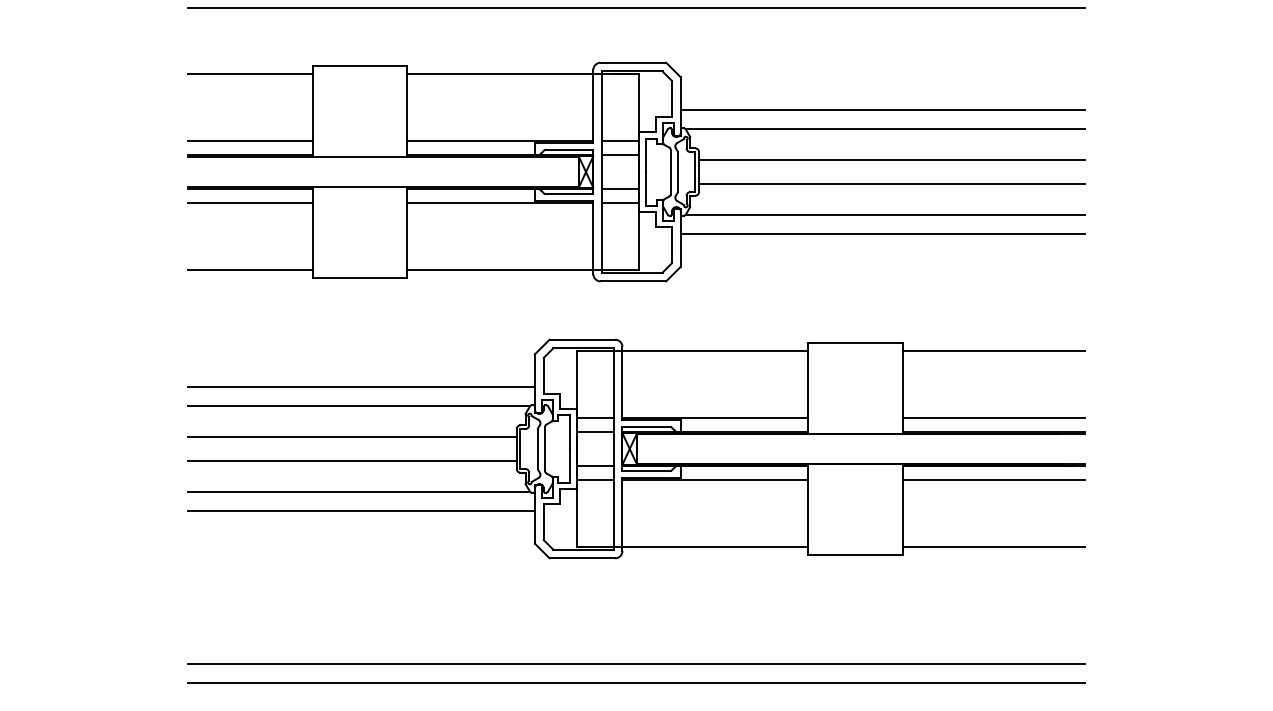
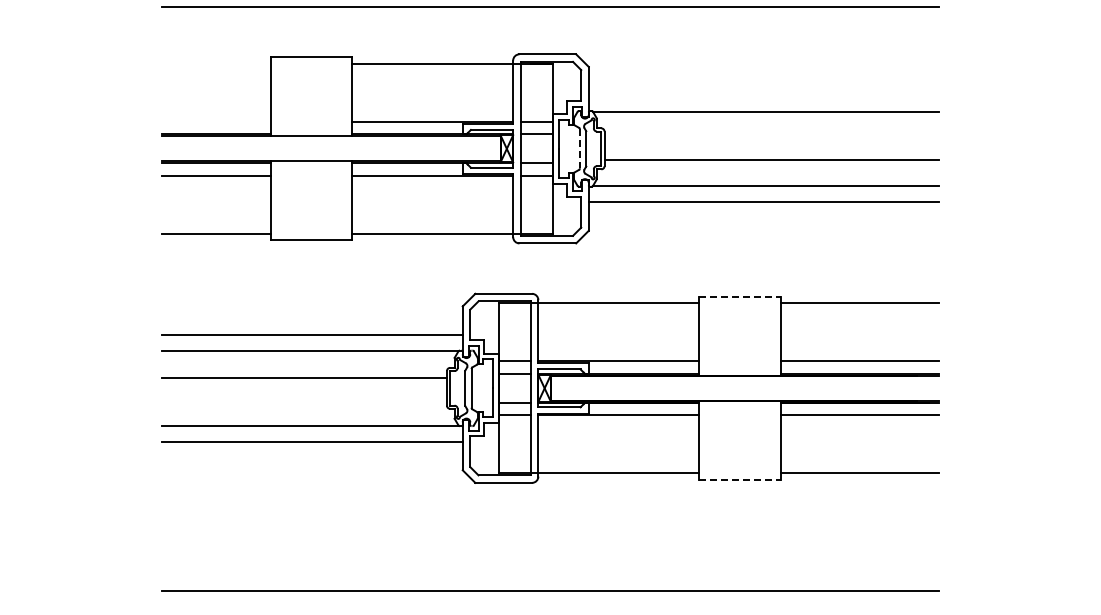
line: (250, 73) -> (216, 63), removed
line: (882, 110) -> (763, 95), removed
line: (250, 140) -> (216, 121), removed
line: (892, 160) -> (771, 138), removed
line: (670, 172) -> (579, 149), solid -> dashed
line: (856, 342) -> (740, 296), solid -> dashed
line: (352, 461) -> (304, 399), removed
line: (856, 554) -> (740, 479), solid -> dashed
line: (636, 664) -> (550, 574), removed

